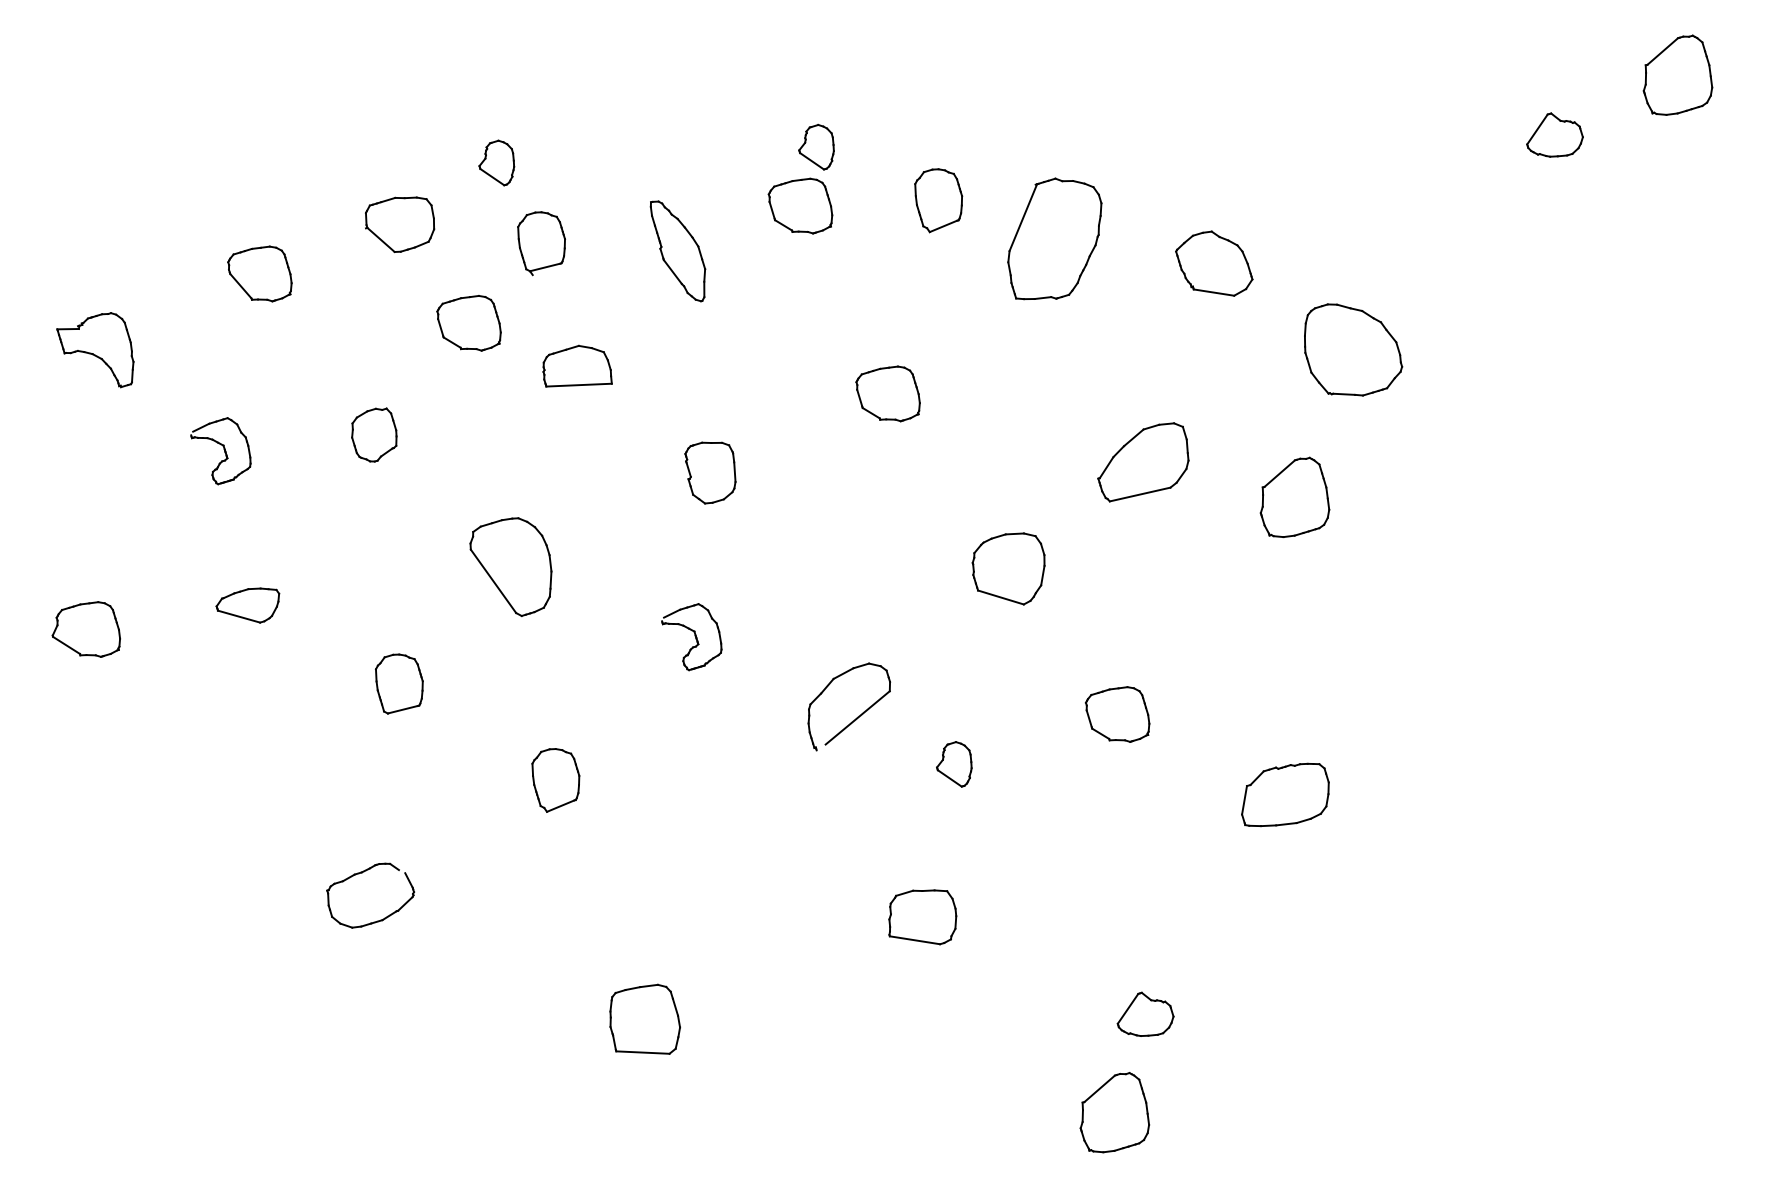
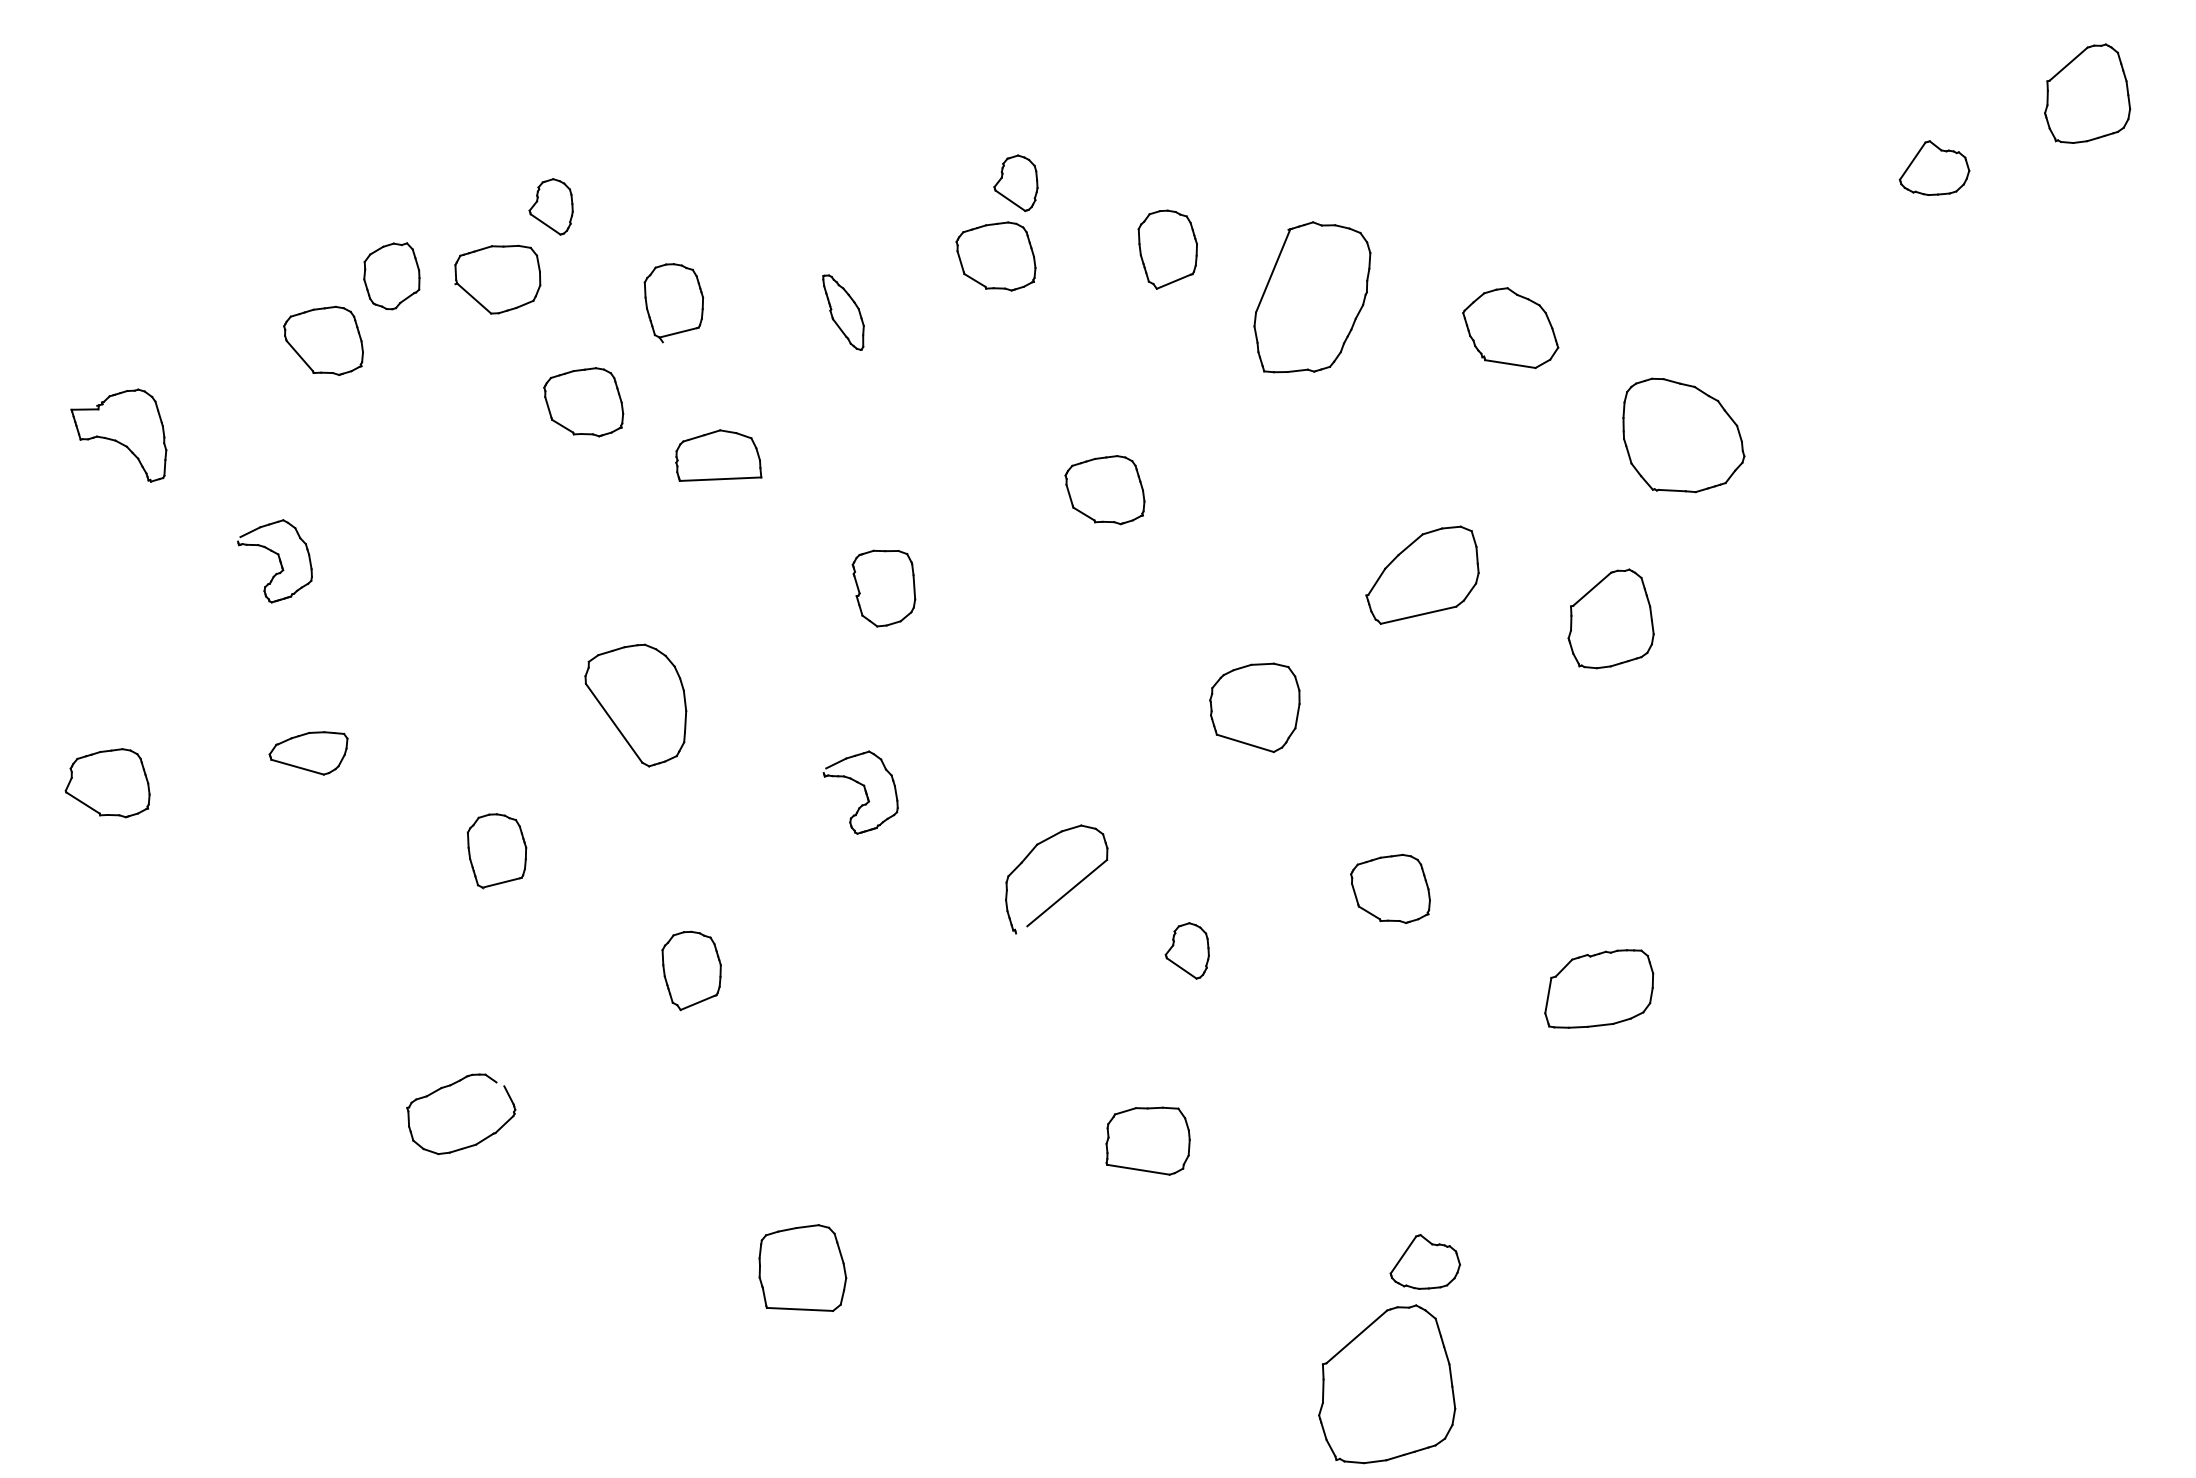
part: (496, 162) -> (550, 206), moved
part: (677, 251) -> (843, 312), size x0.6
part: (374, 435) -> (391, 276), moved
part: (1114, 1112) -> (1386, 1383), size x1.6

